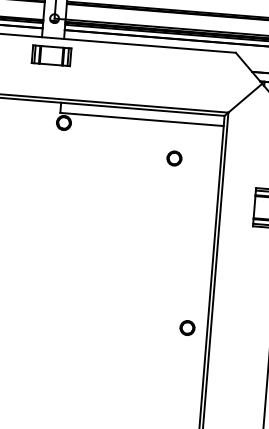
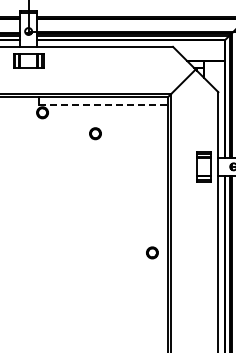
line: (141, 119) -> (103, 105), solid -> dashed
circle: (174, 158) -> (95, 133), moved
circle: (187, 327) -> (152, 252), moved

